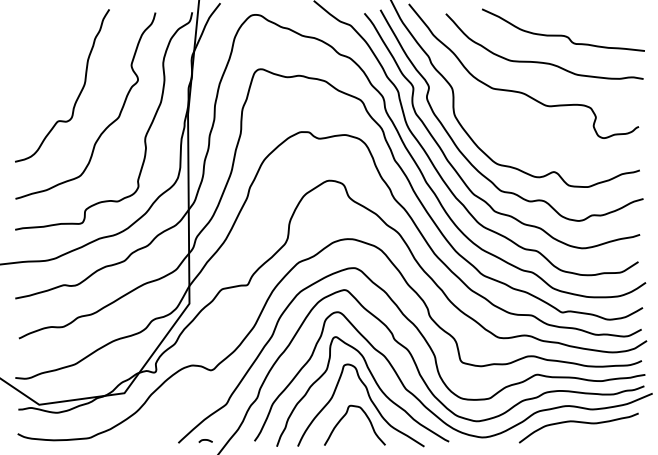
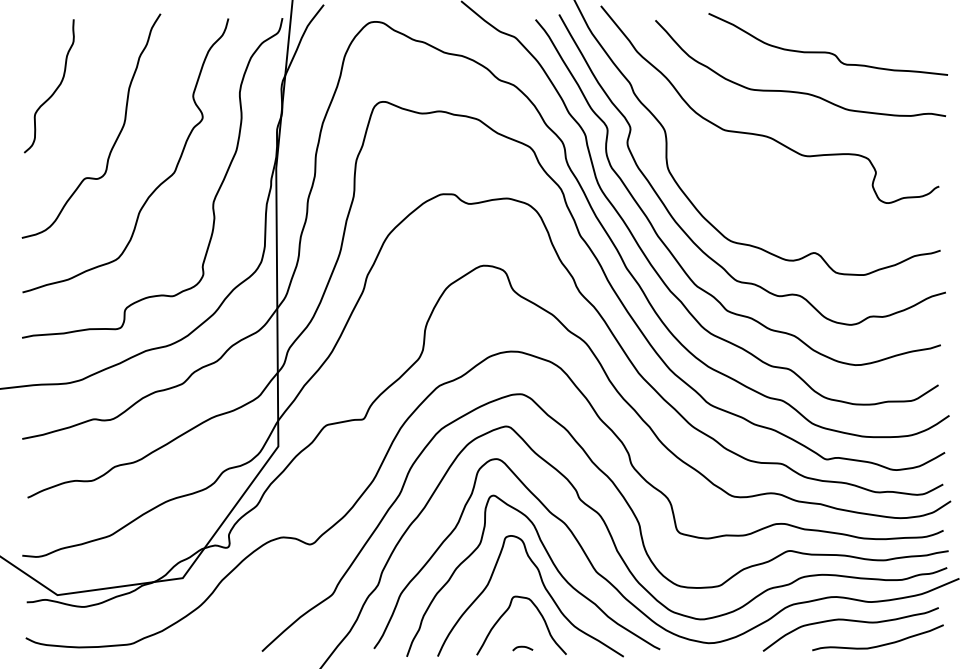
curve: (37, 60) -> (54, 88), added
curve: (597, 438) -> (878, 644), added
curve: (205, 440) -> (522, 647), moved

